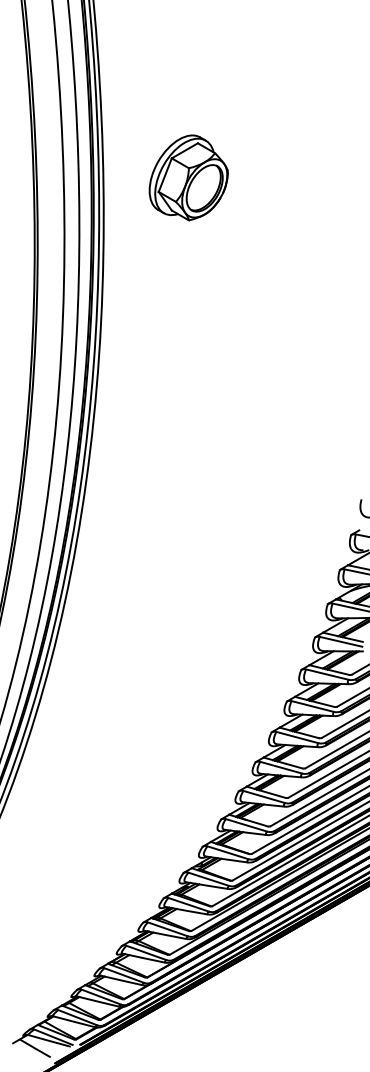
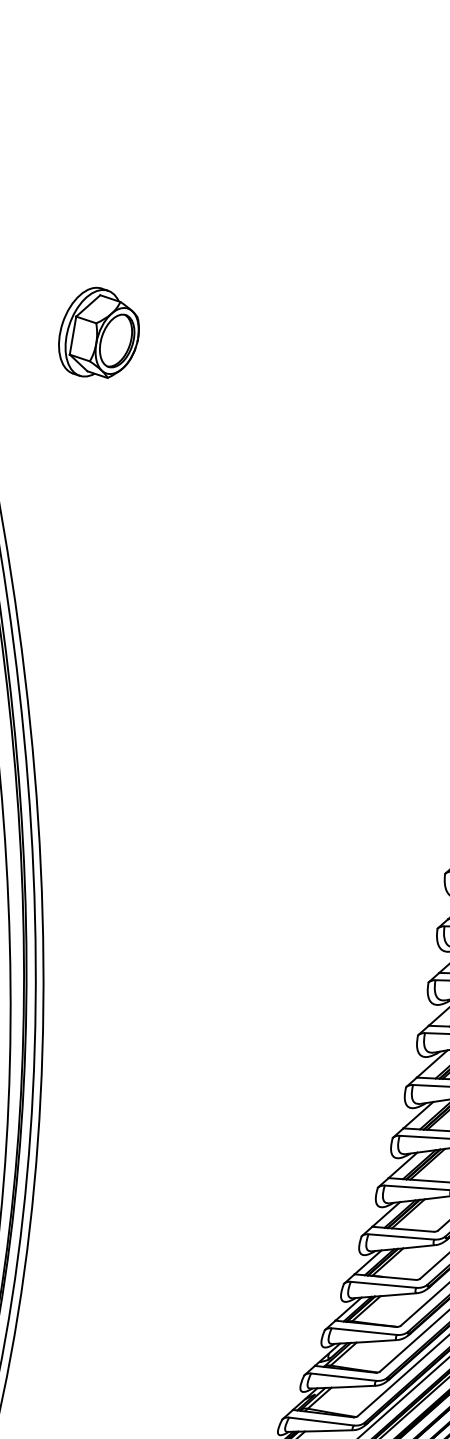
part: (188, 177) -> (97, 332), size x0.7

